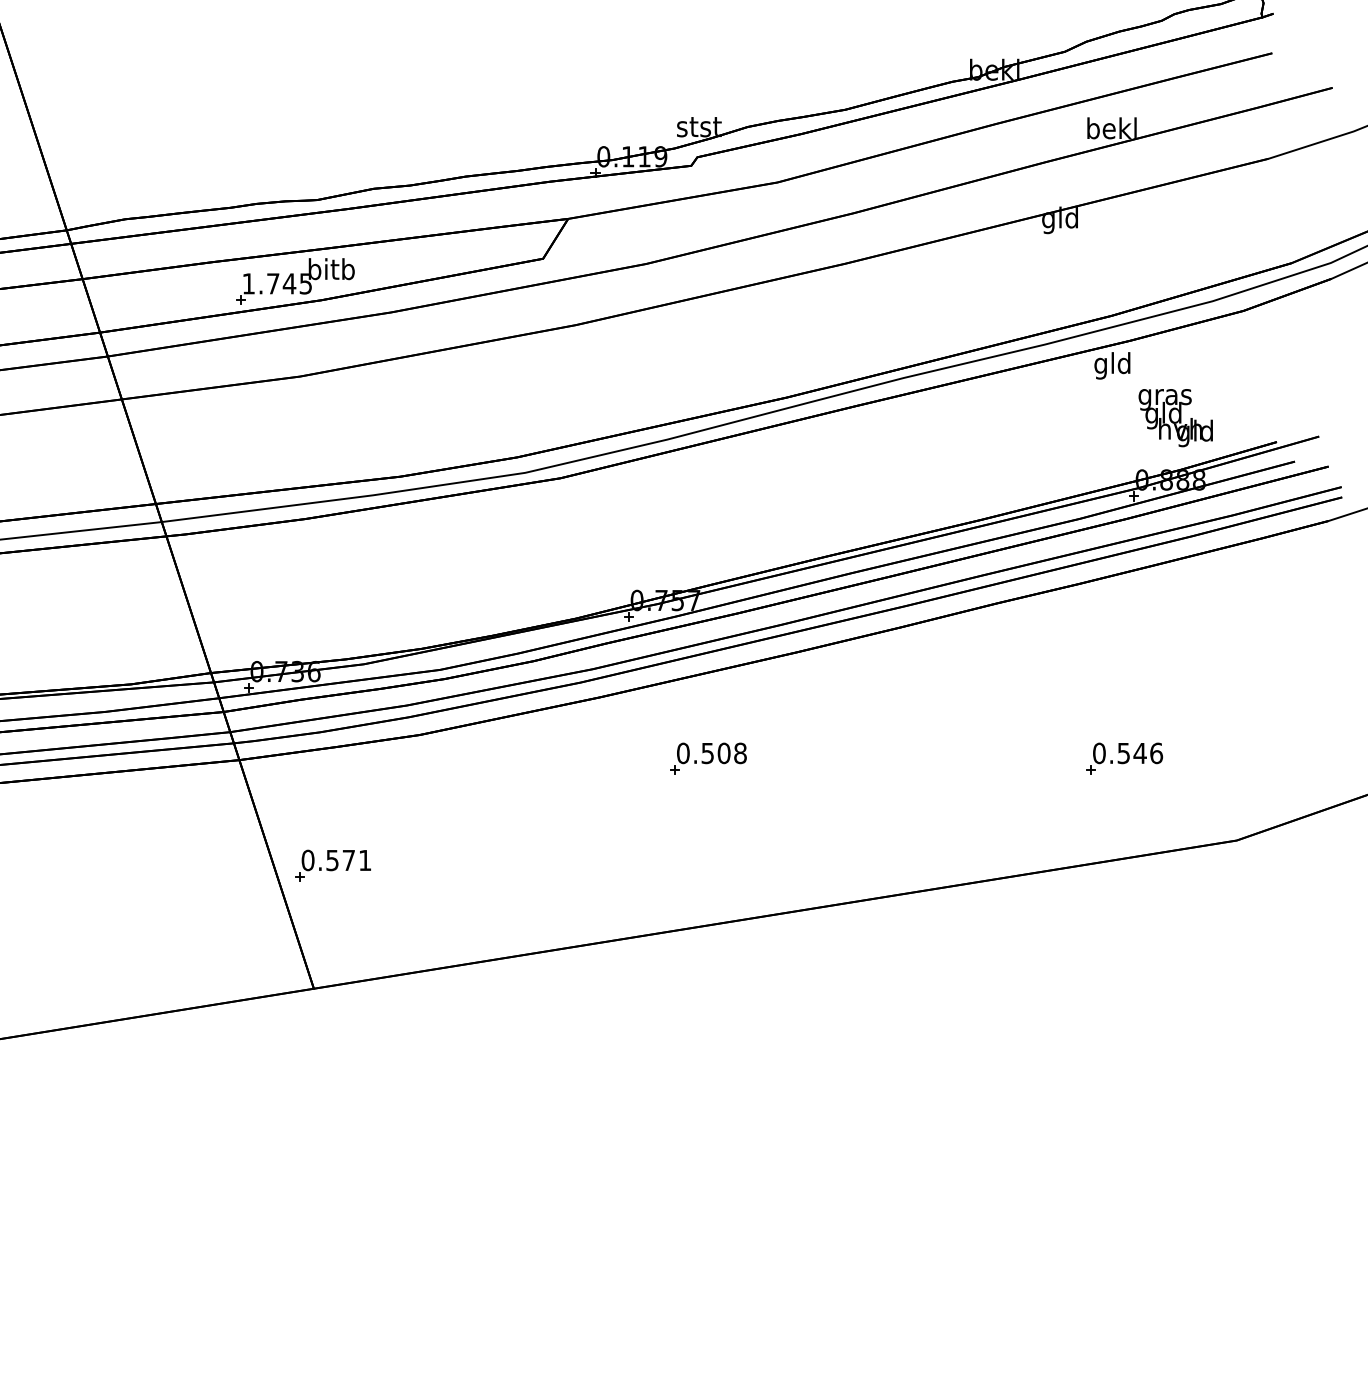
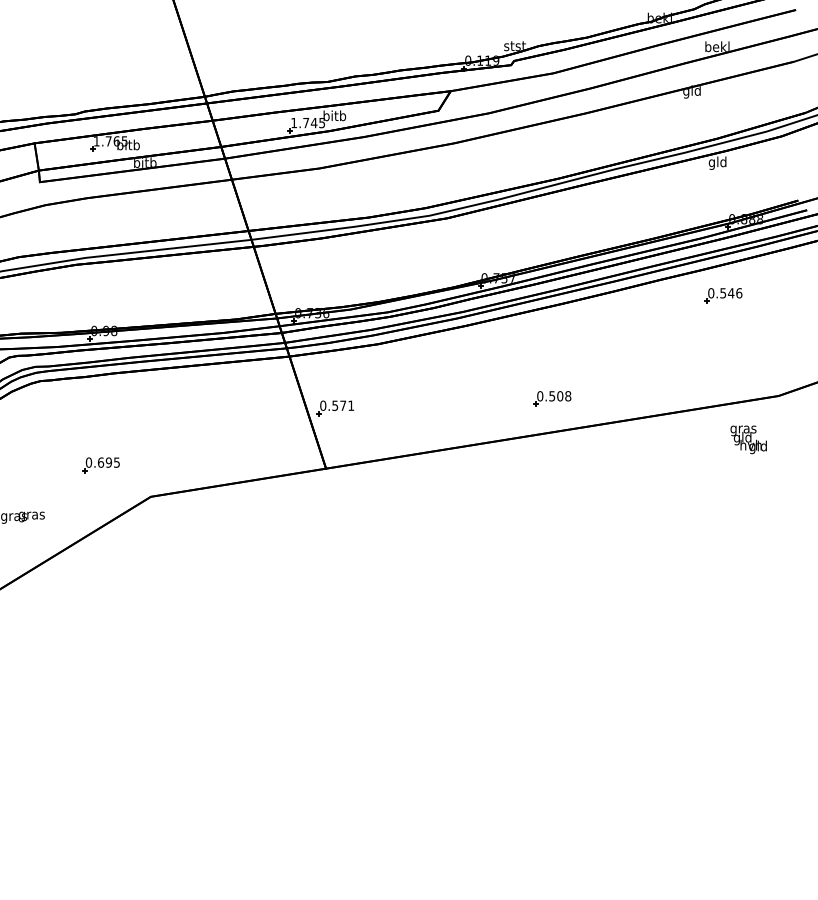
text: (1175, 417) -> (748, 439), moved
part: (708, 757) -> (552, 398), moved
part: (1124, 757) -> (723, 295), moved

